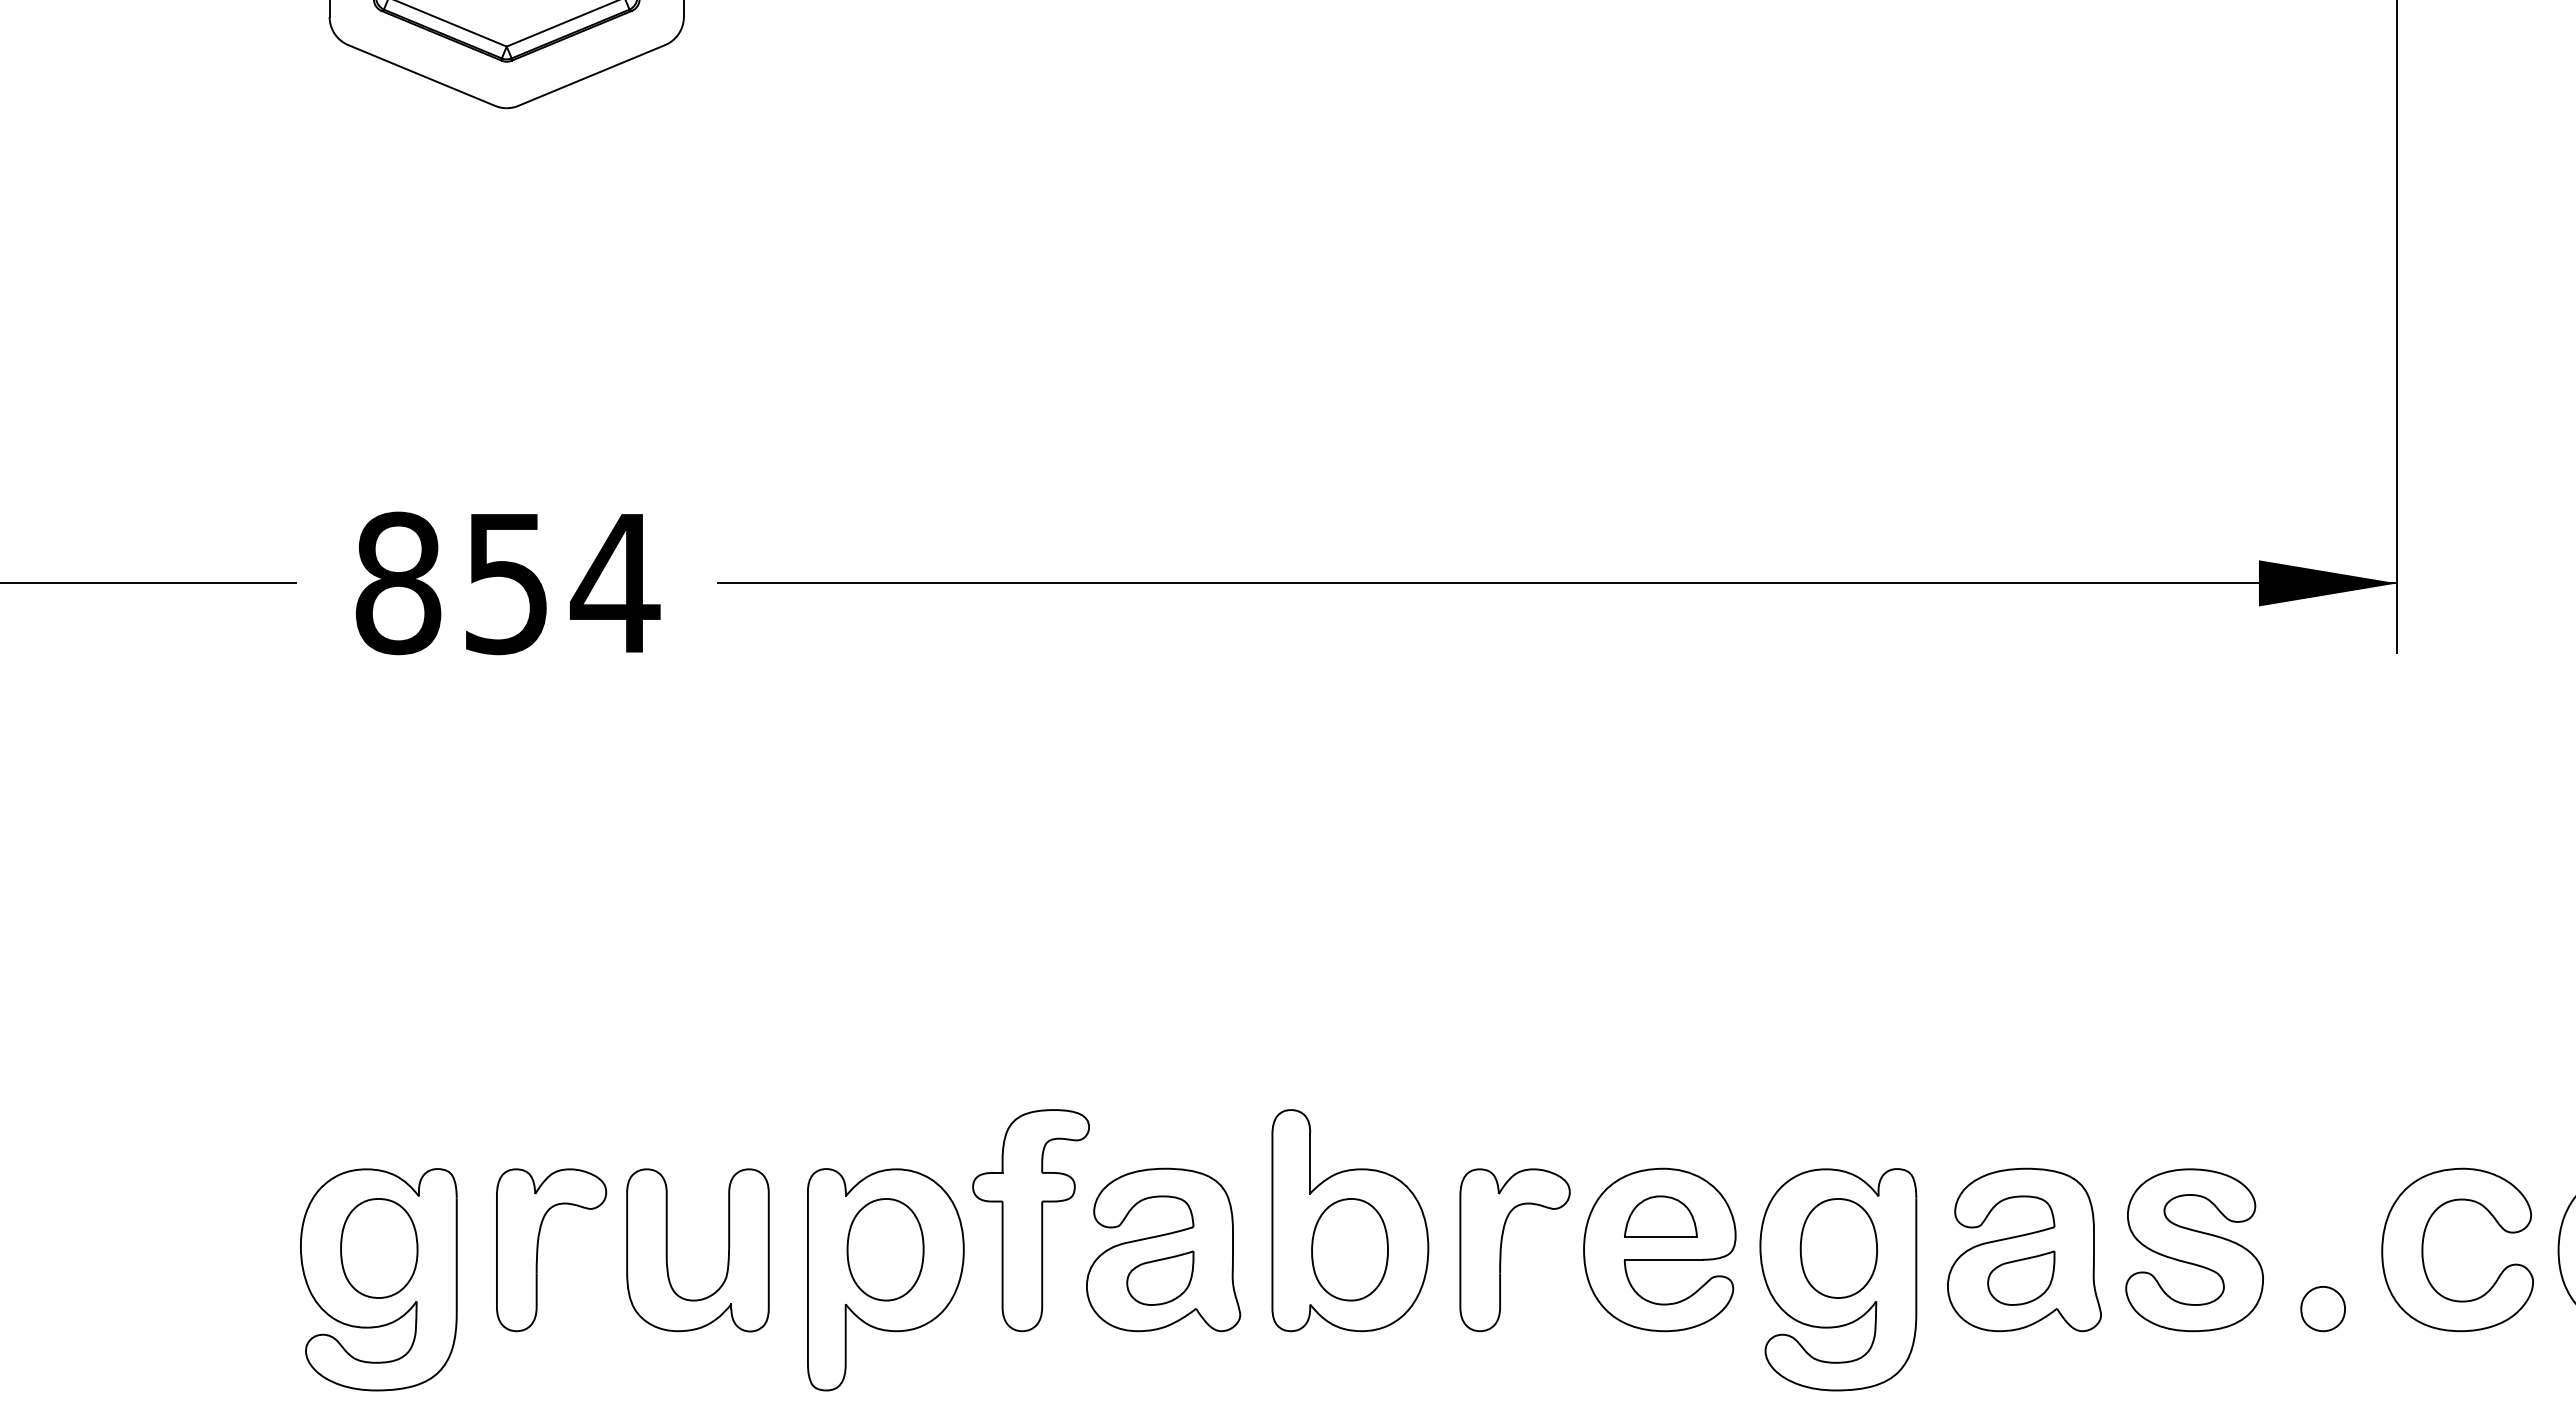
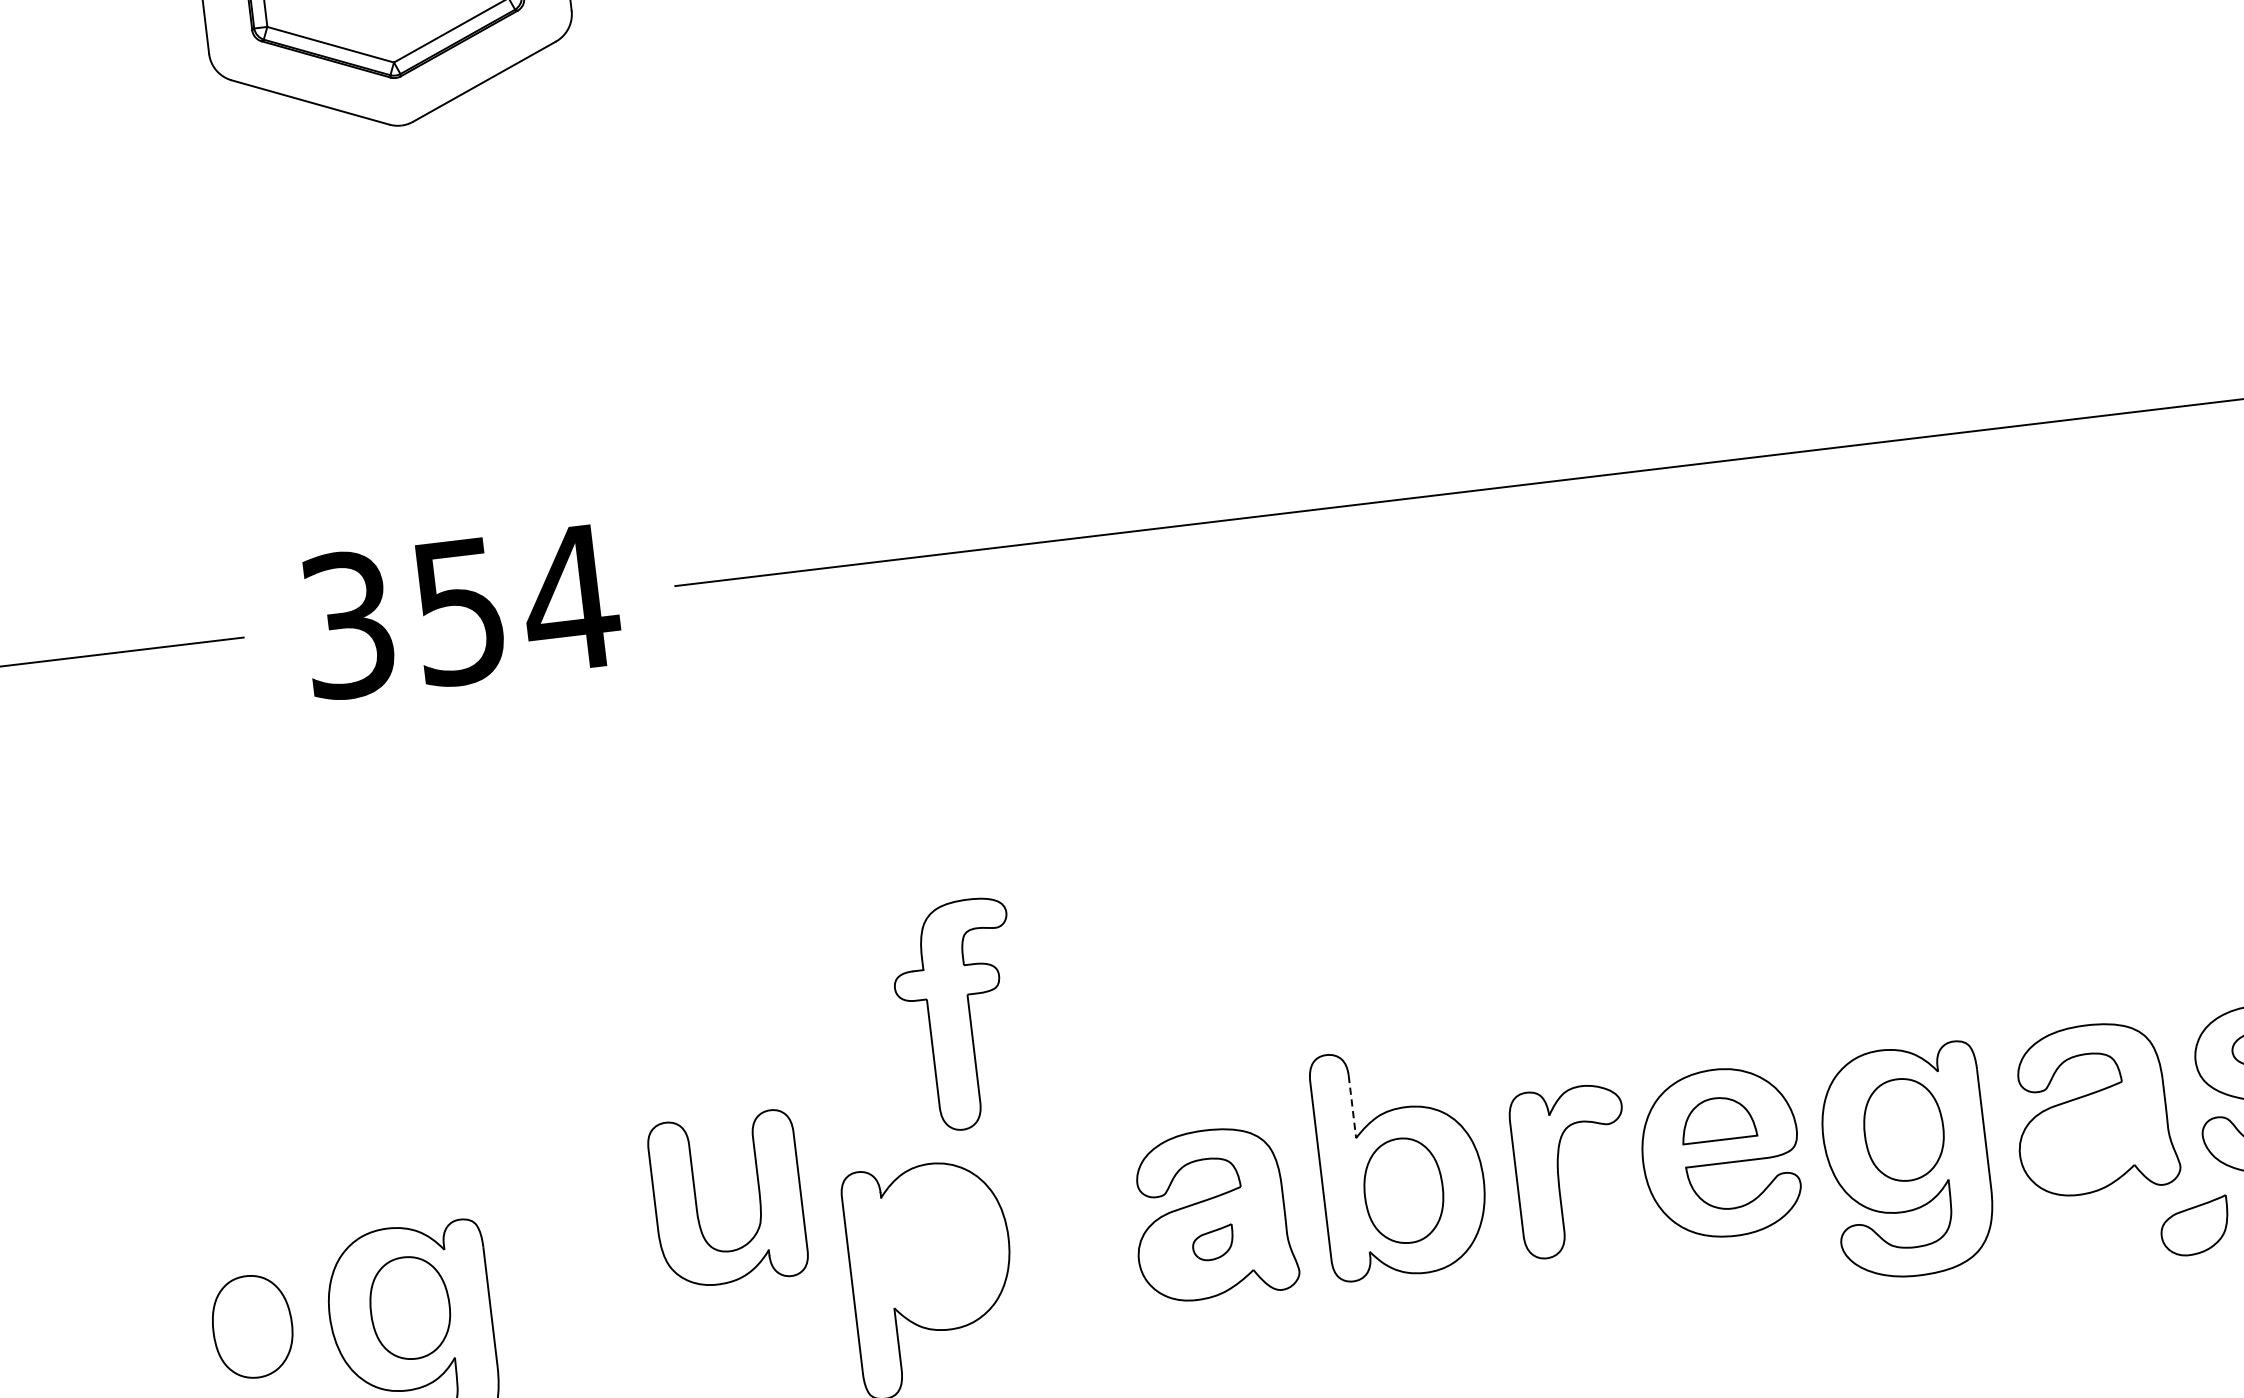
text: (398, 583) -> (348, 625), 854 -> 354
line: (1310, 1163) -> (1352, 1107), solid -> dashed
part: (1030, 1220) -> (957, 1015), moved
part: (225, 1248) -> (252, 1326), added
part: (885, 1249) -> (928, 1247), removed
part: (538, 1250) -> (573, 1290), removed
part: (667, 1250) -> (696, 1203), moved
part: (1160, 1277) -> (1213, 1242), size x0.6
part: (2021, 1277) -> (2195, 1225), moved

